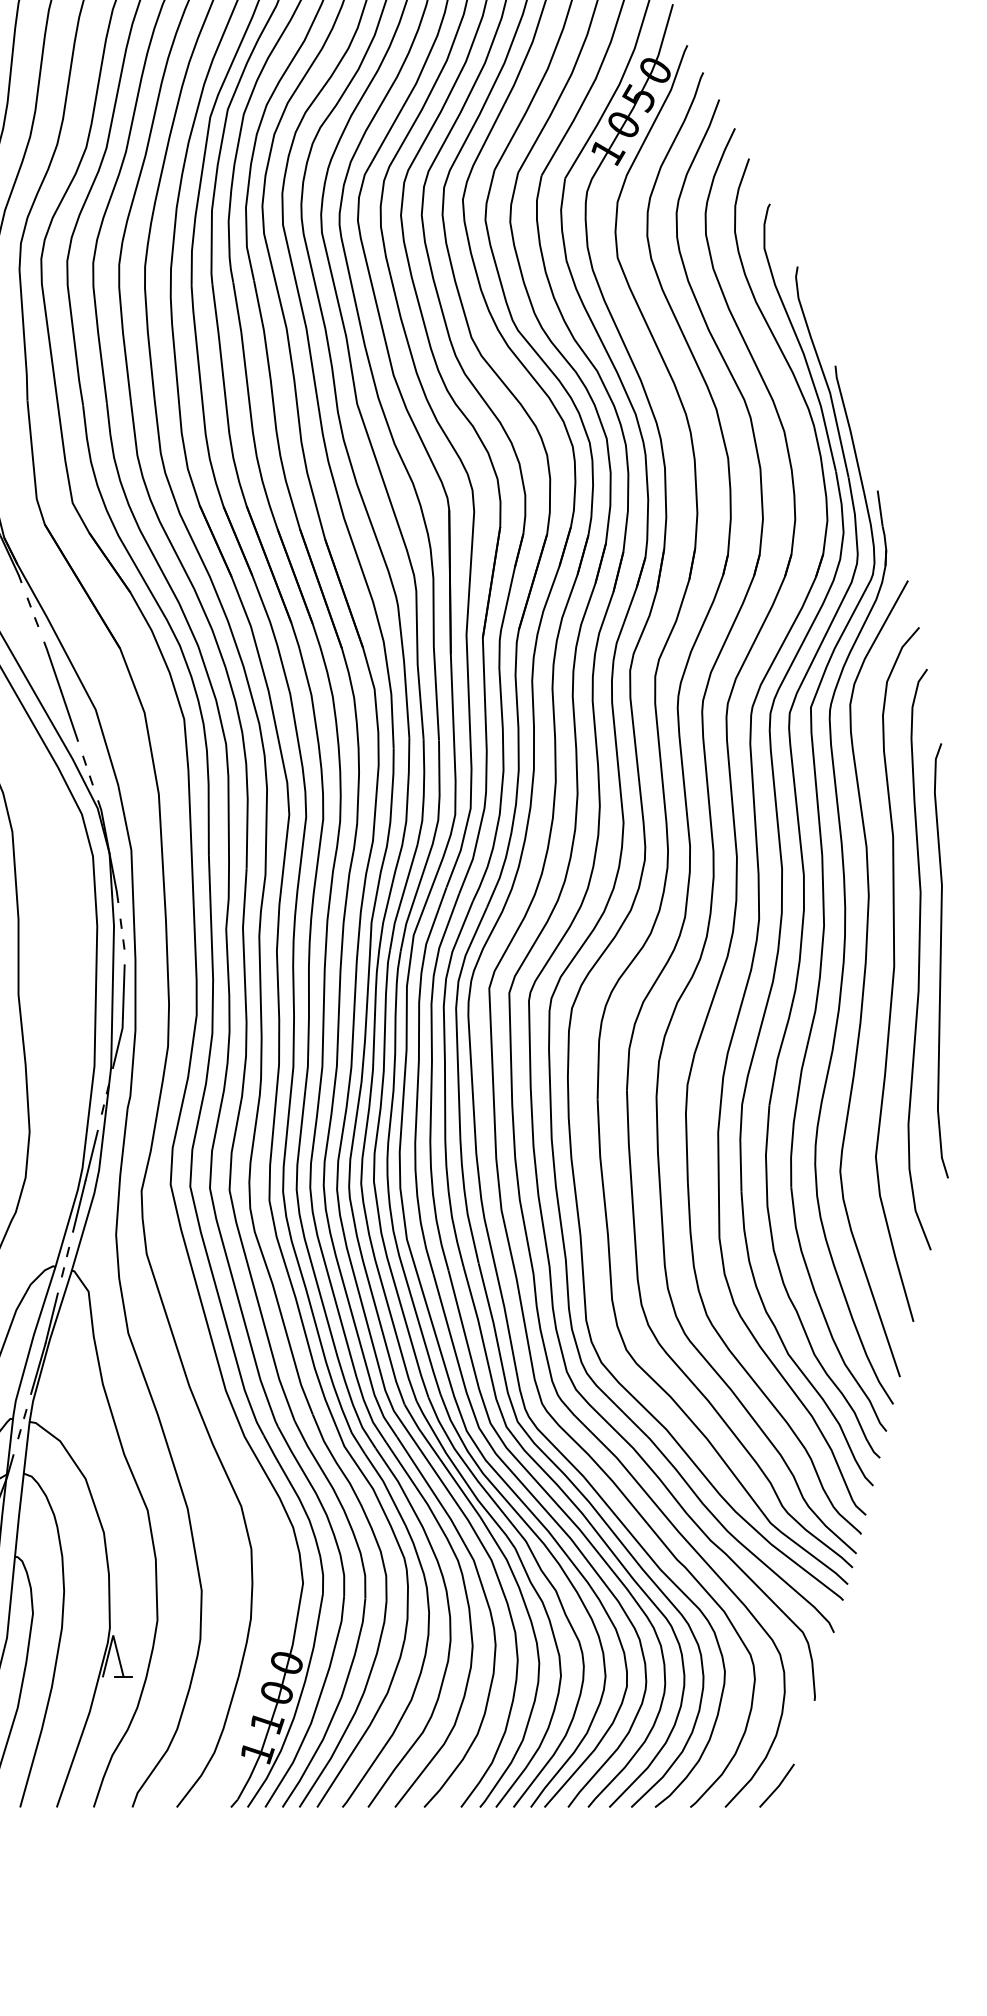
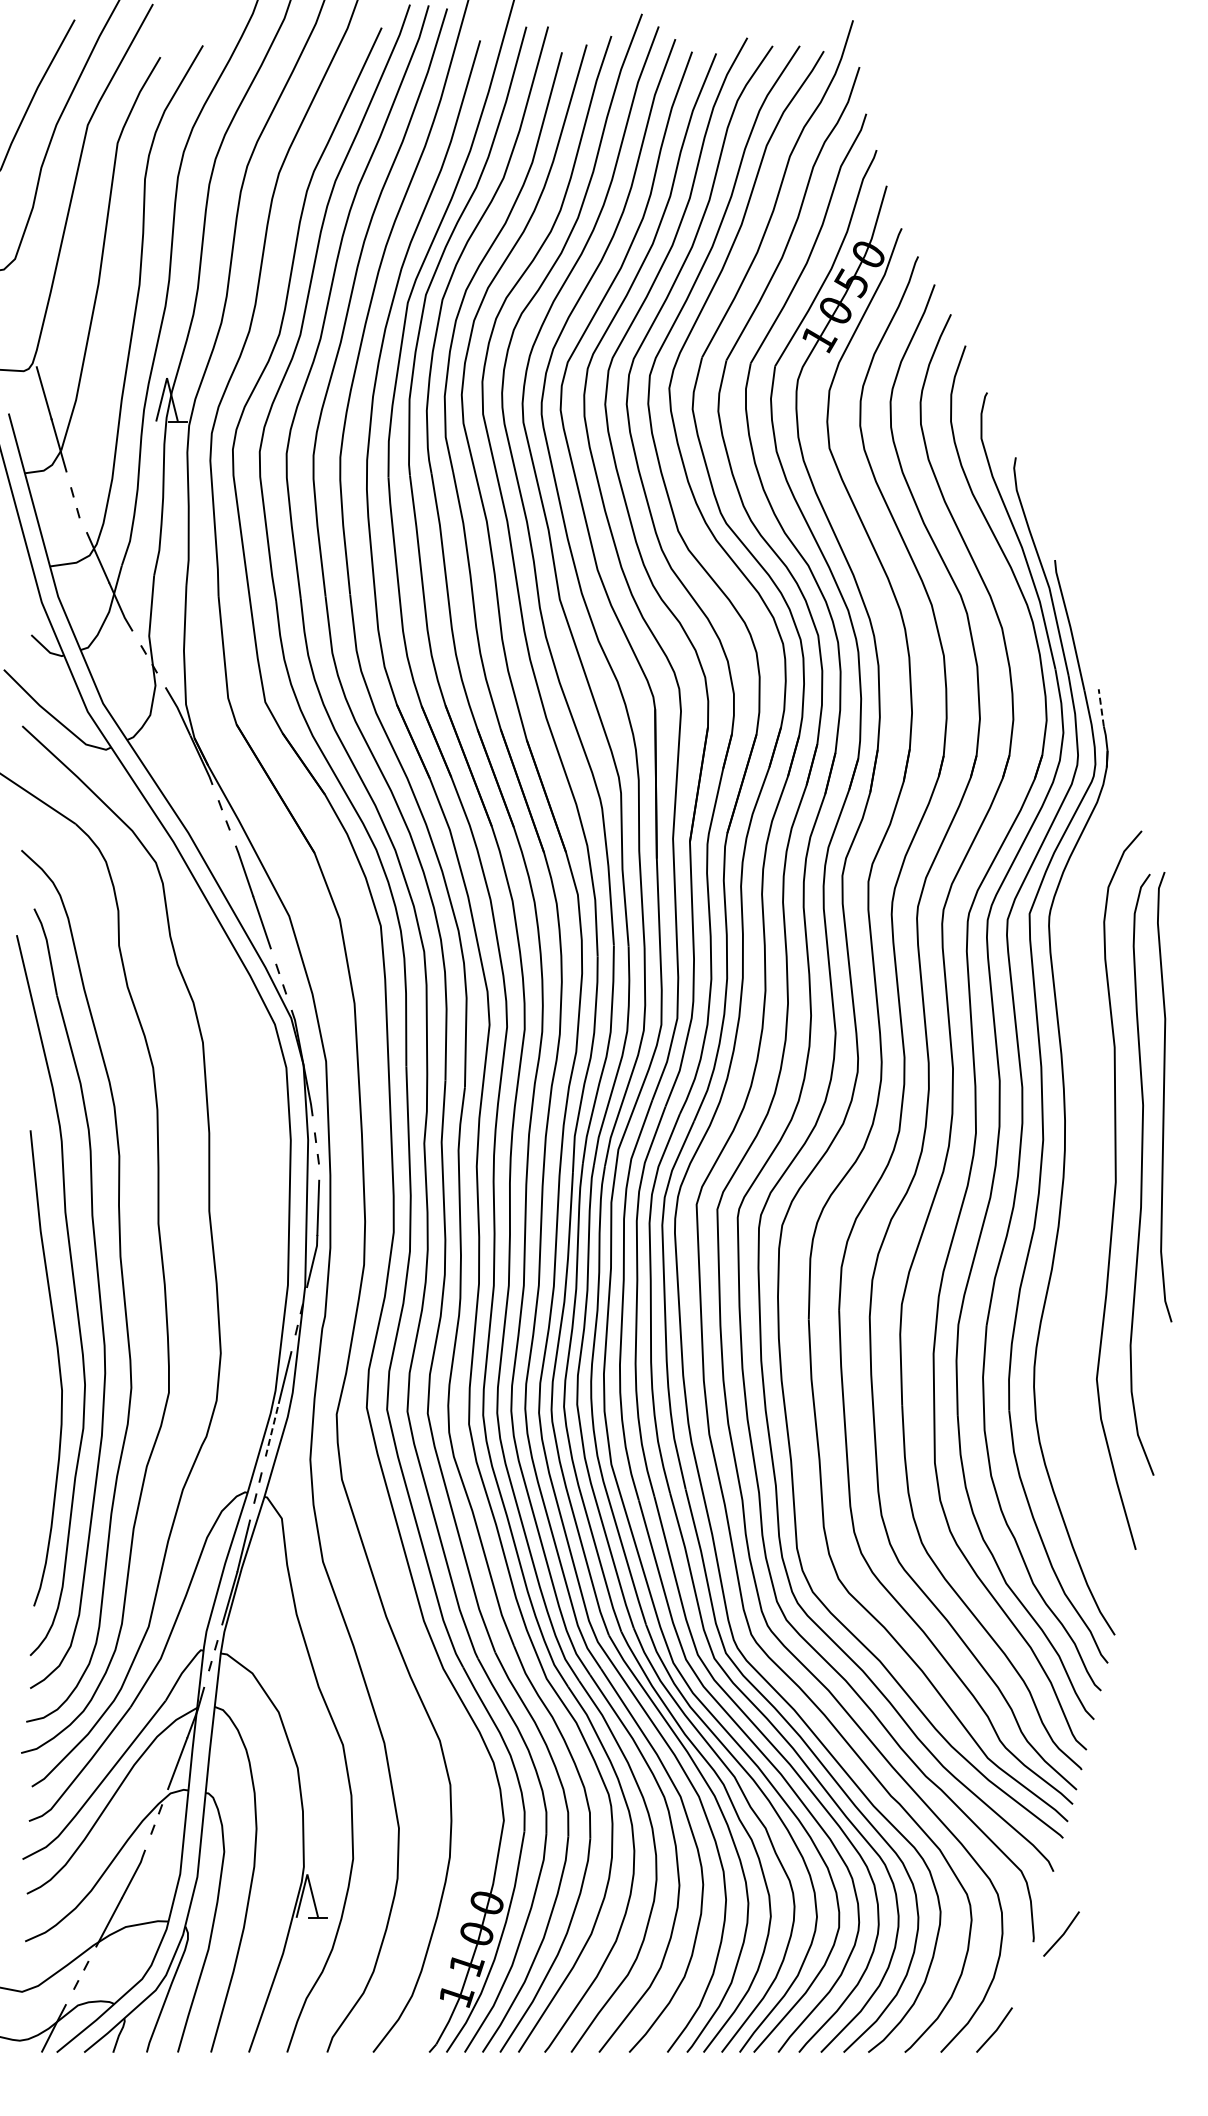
line: (880, 508) -> (1101, 707), solid -> dashed
curve: (941, 961) -> (1164, 1097), moved
curve: (865, 975) -> (1086, 1191), removed
line: (79, 1205) -> (272, 1429), solid -> dashed
line: (842, 1693) -> (1062, 1934), added

